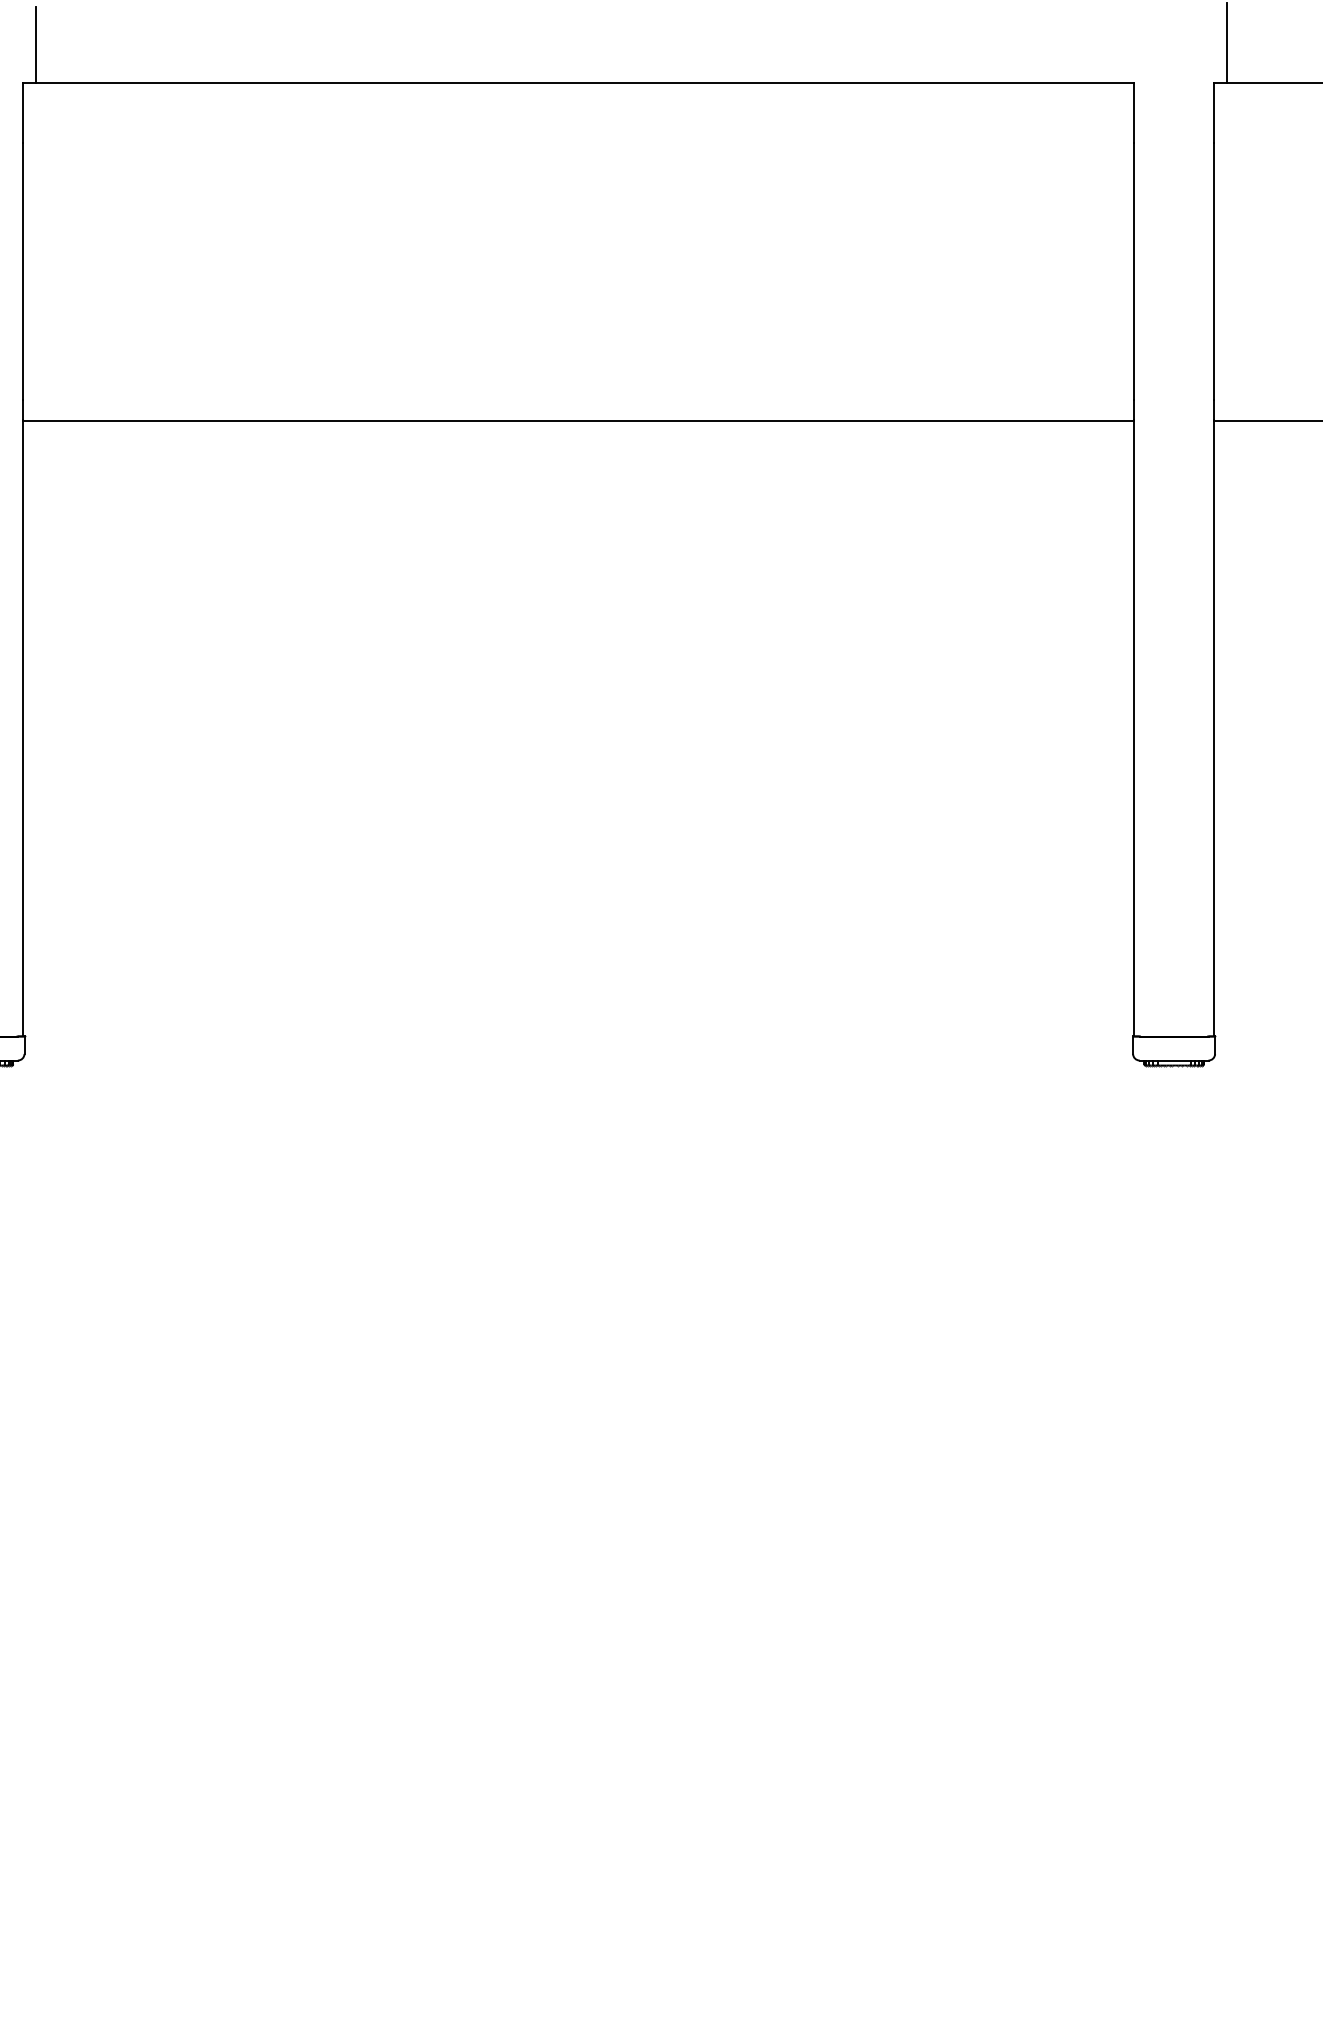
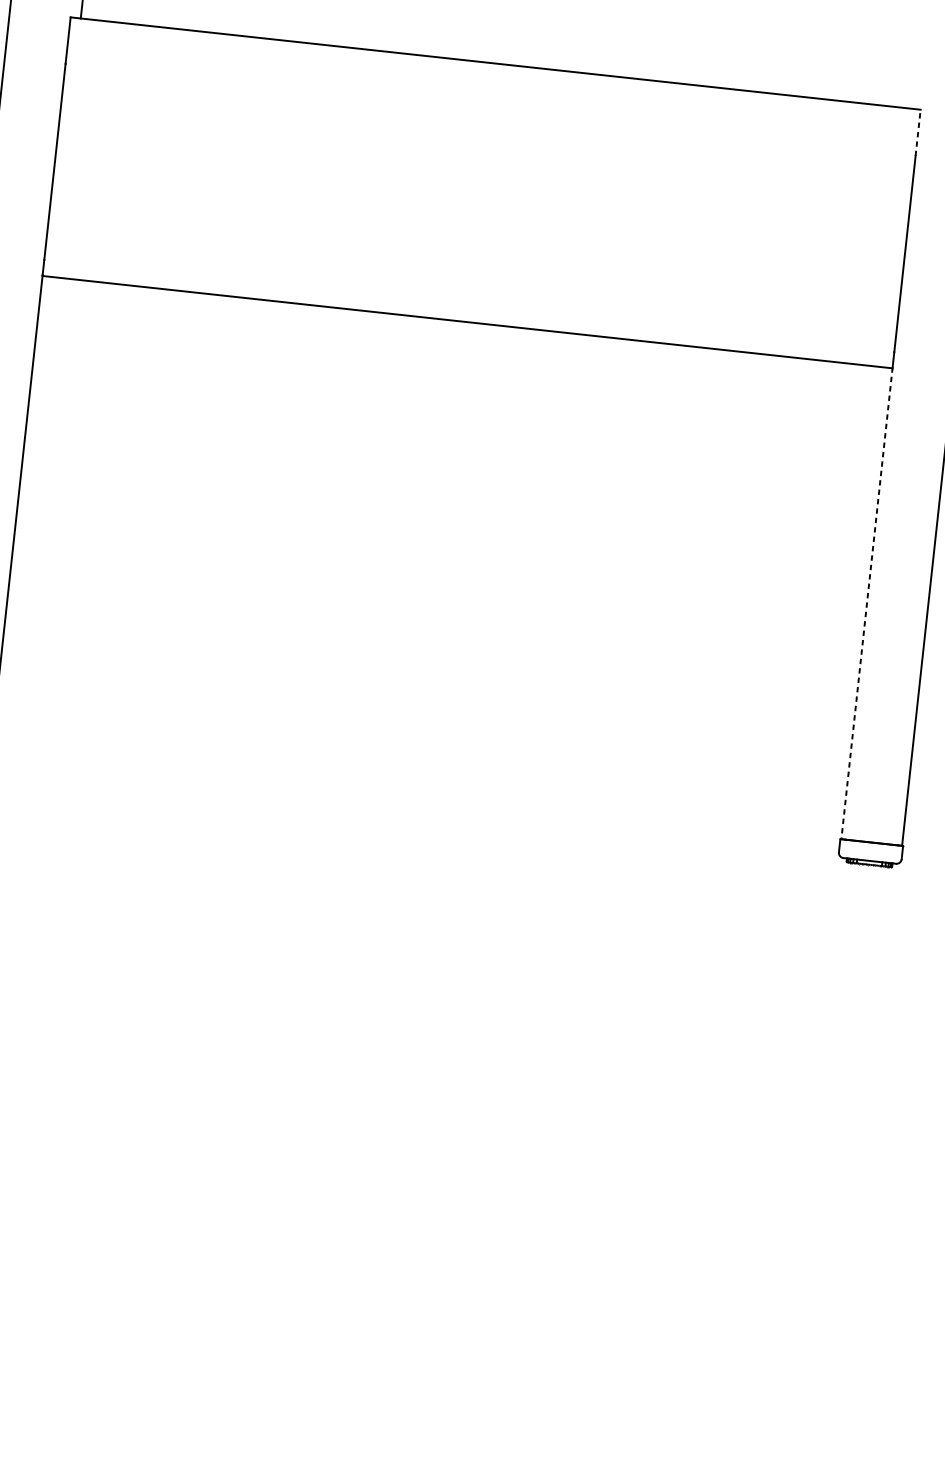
line: (1134, 112) -> (918, 132), solid -> dashed
line: (1134, 728) -> (867, 603), solid -> dashed

